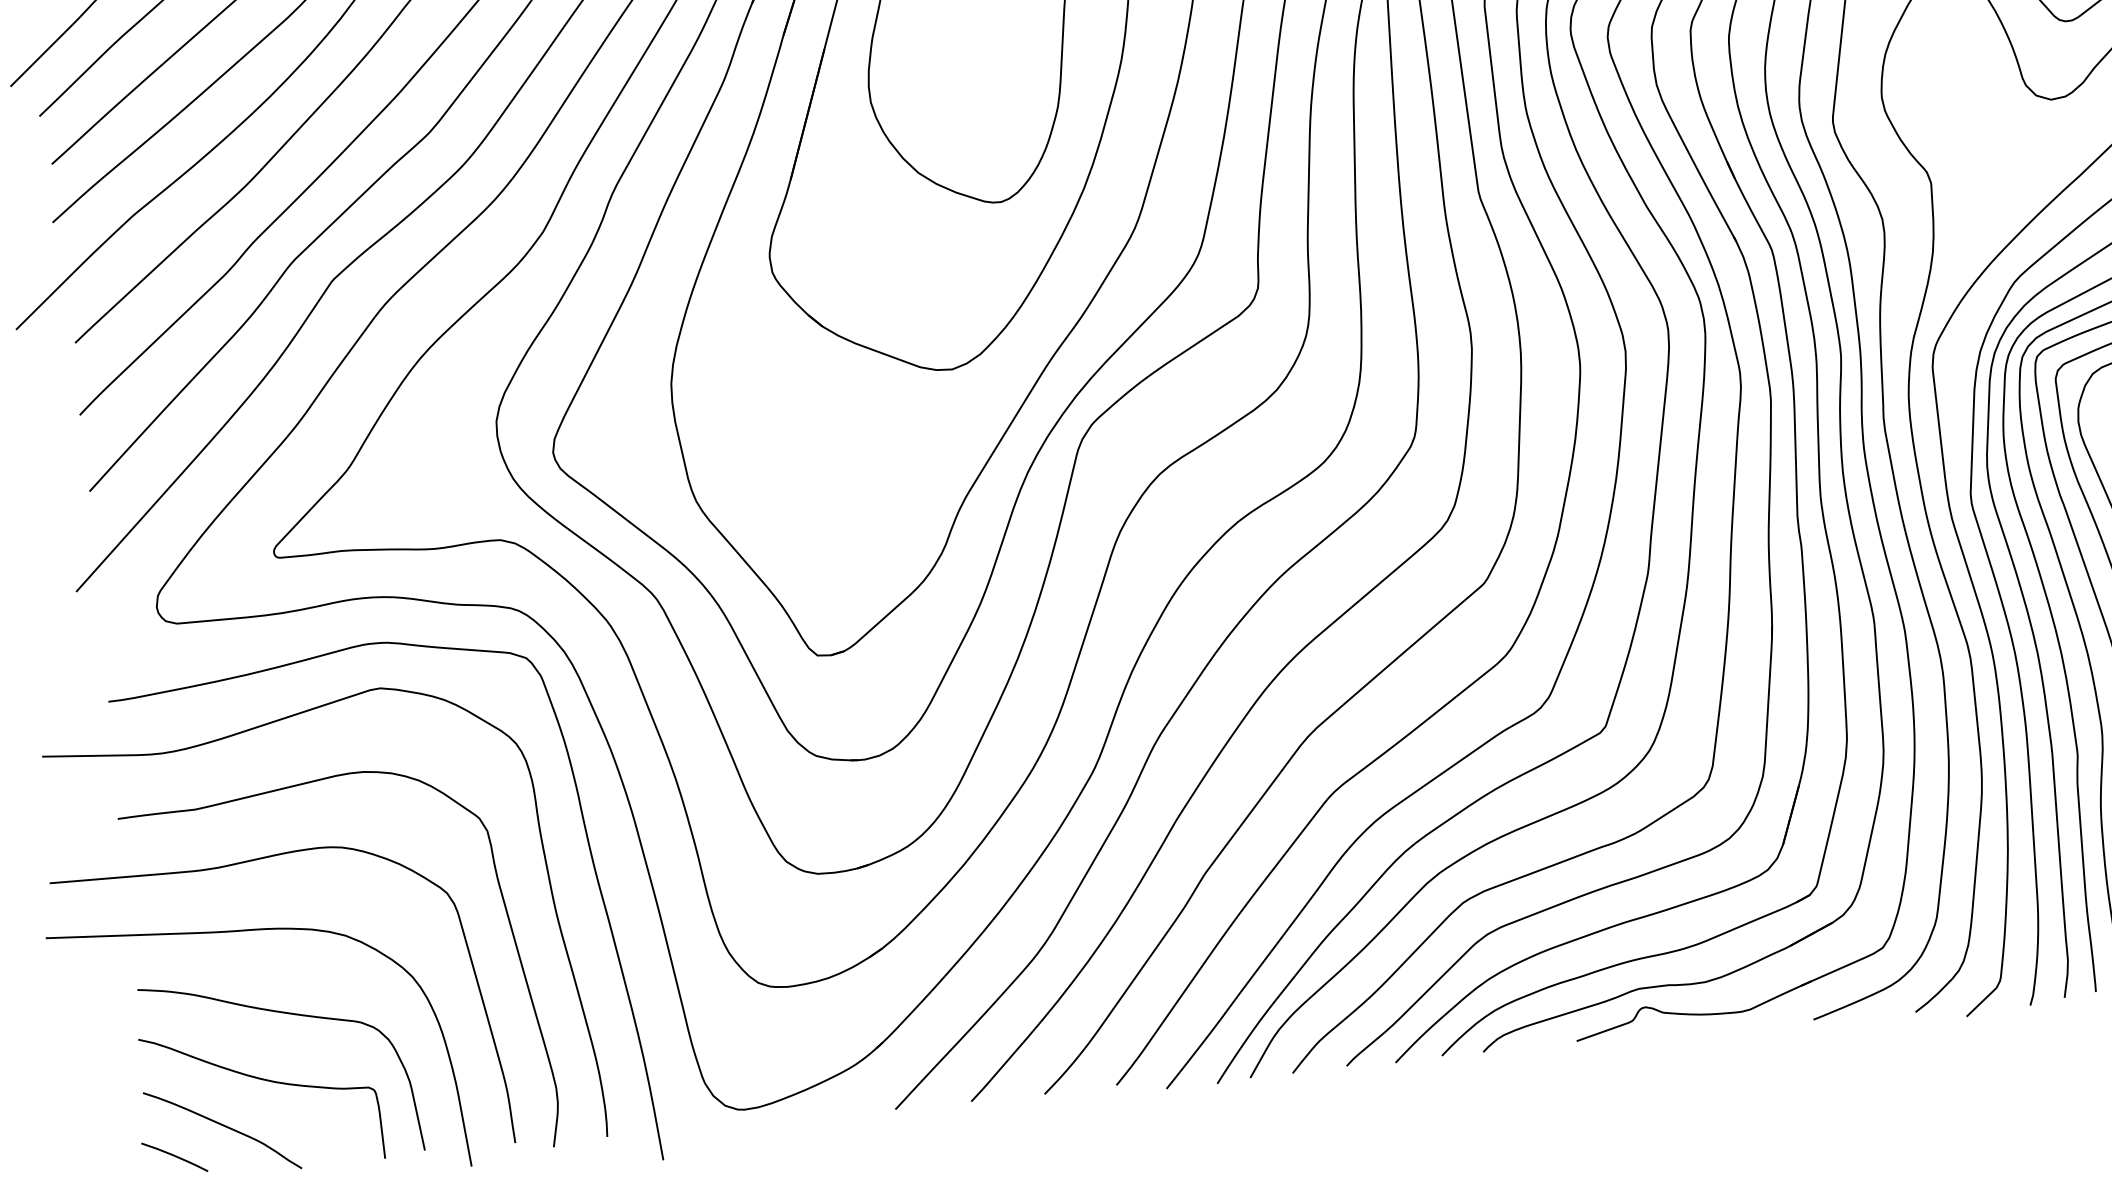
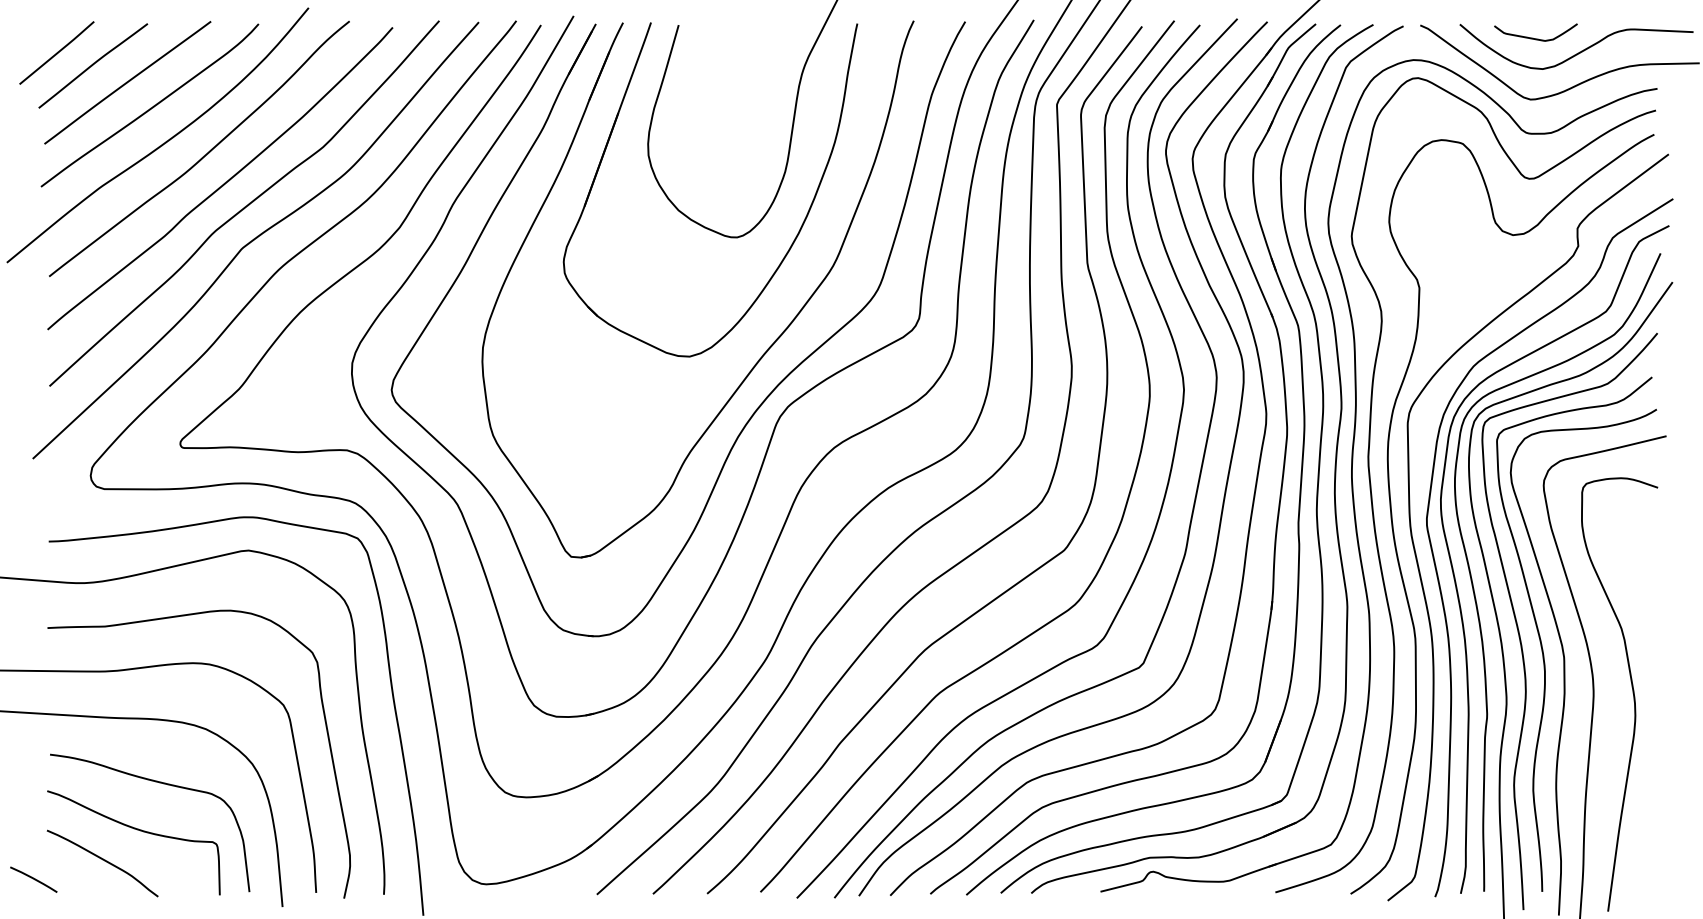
line: (174, 1156) -> (33, 879), moved

